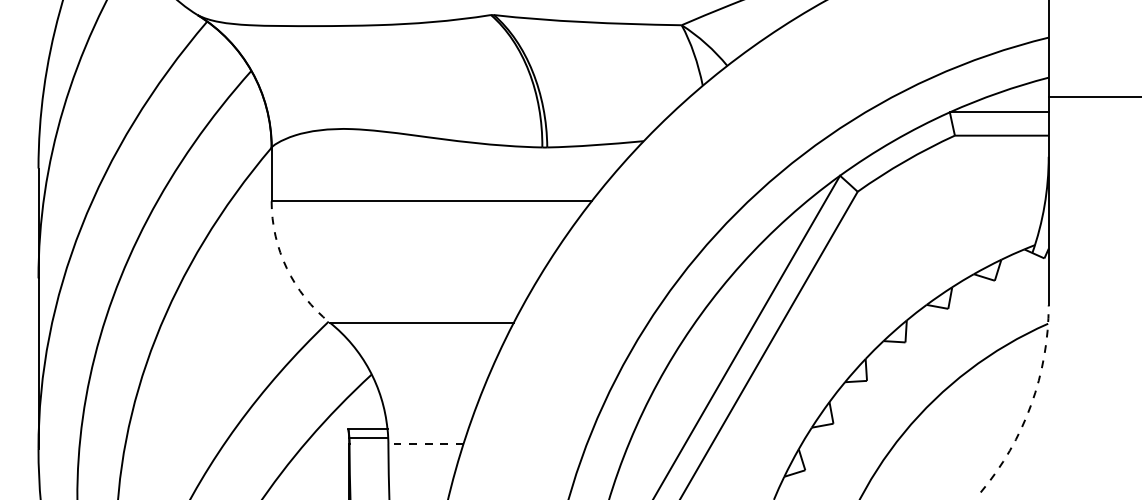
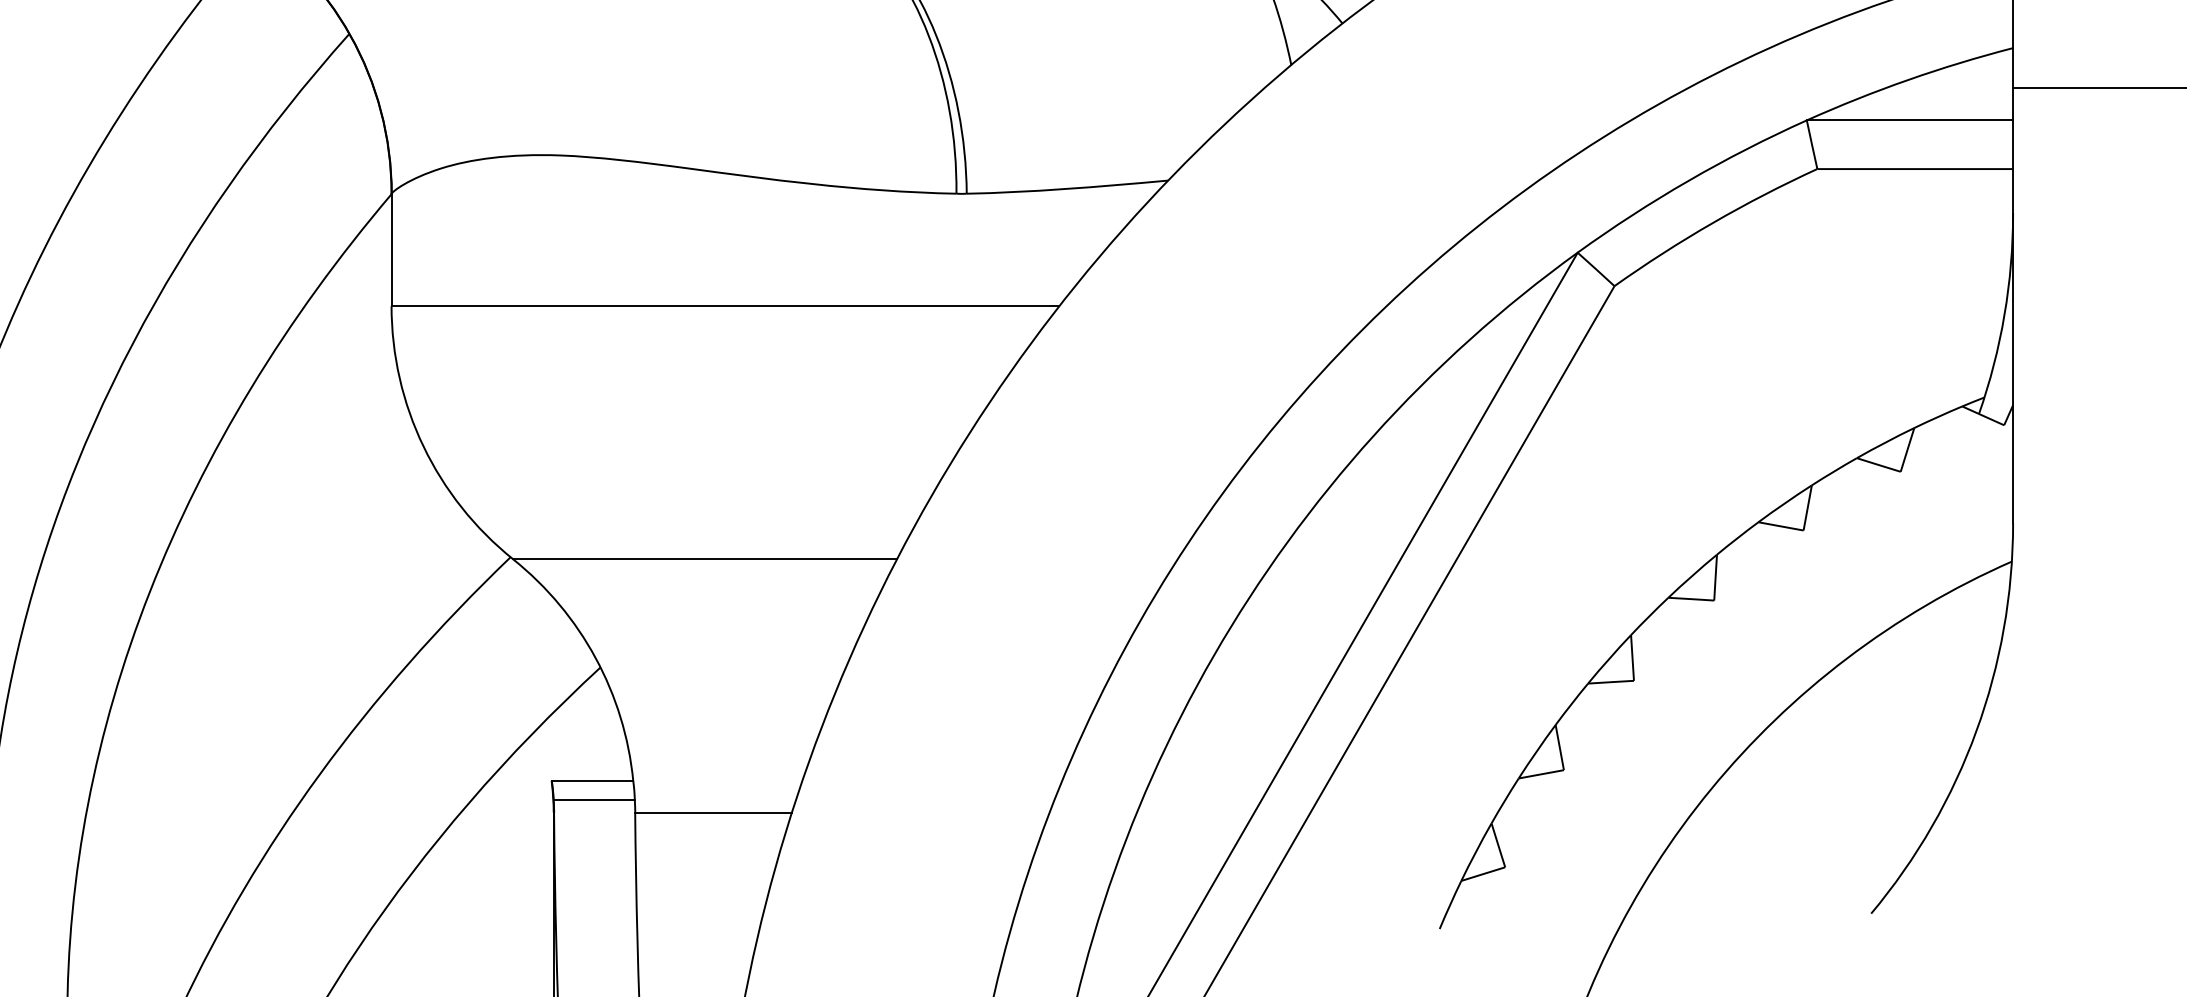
arc: (286, 268) -> (422, 446), dashed -> solid
arc: (1031, 404) -> (1977, 730), dashed -> solid
line: (426, 444) -> (714, 813), dashed -> solid

